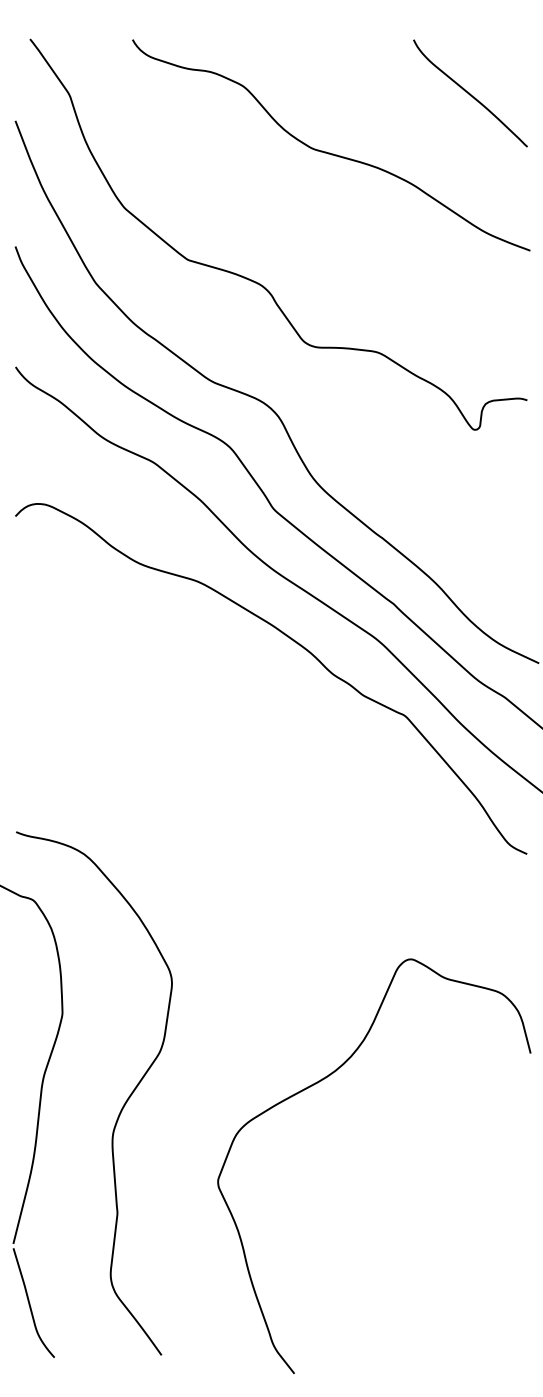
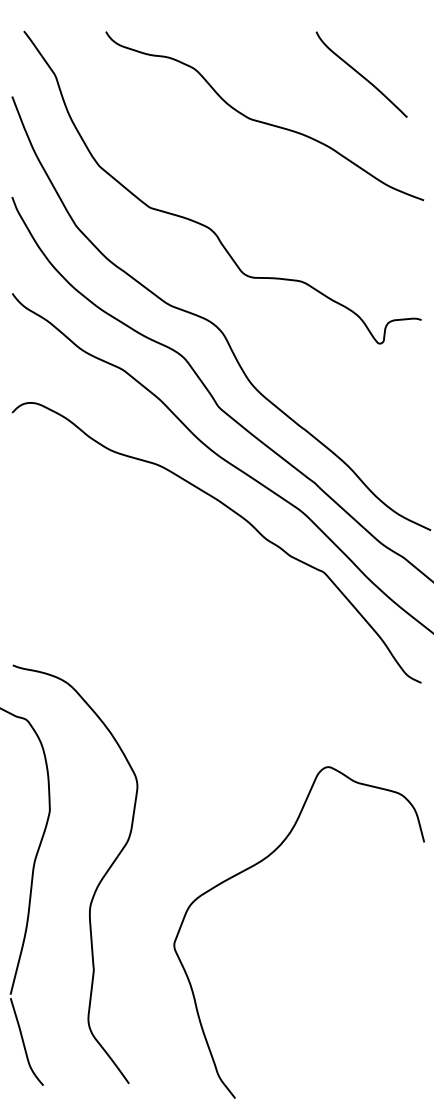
curve: (470, 93) -> (361, 74), moved

